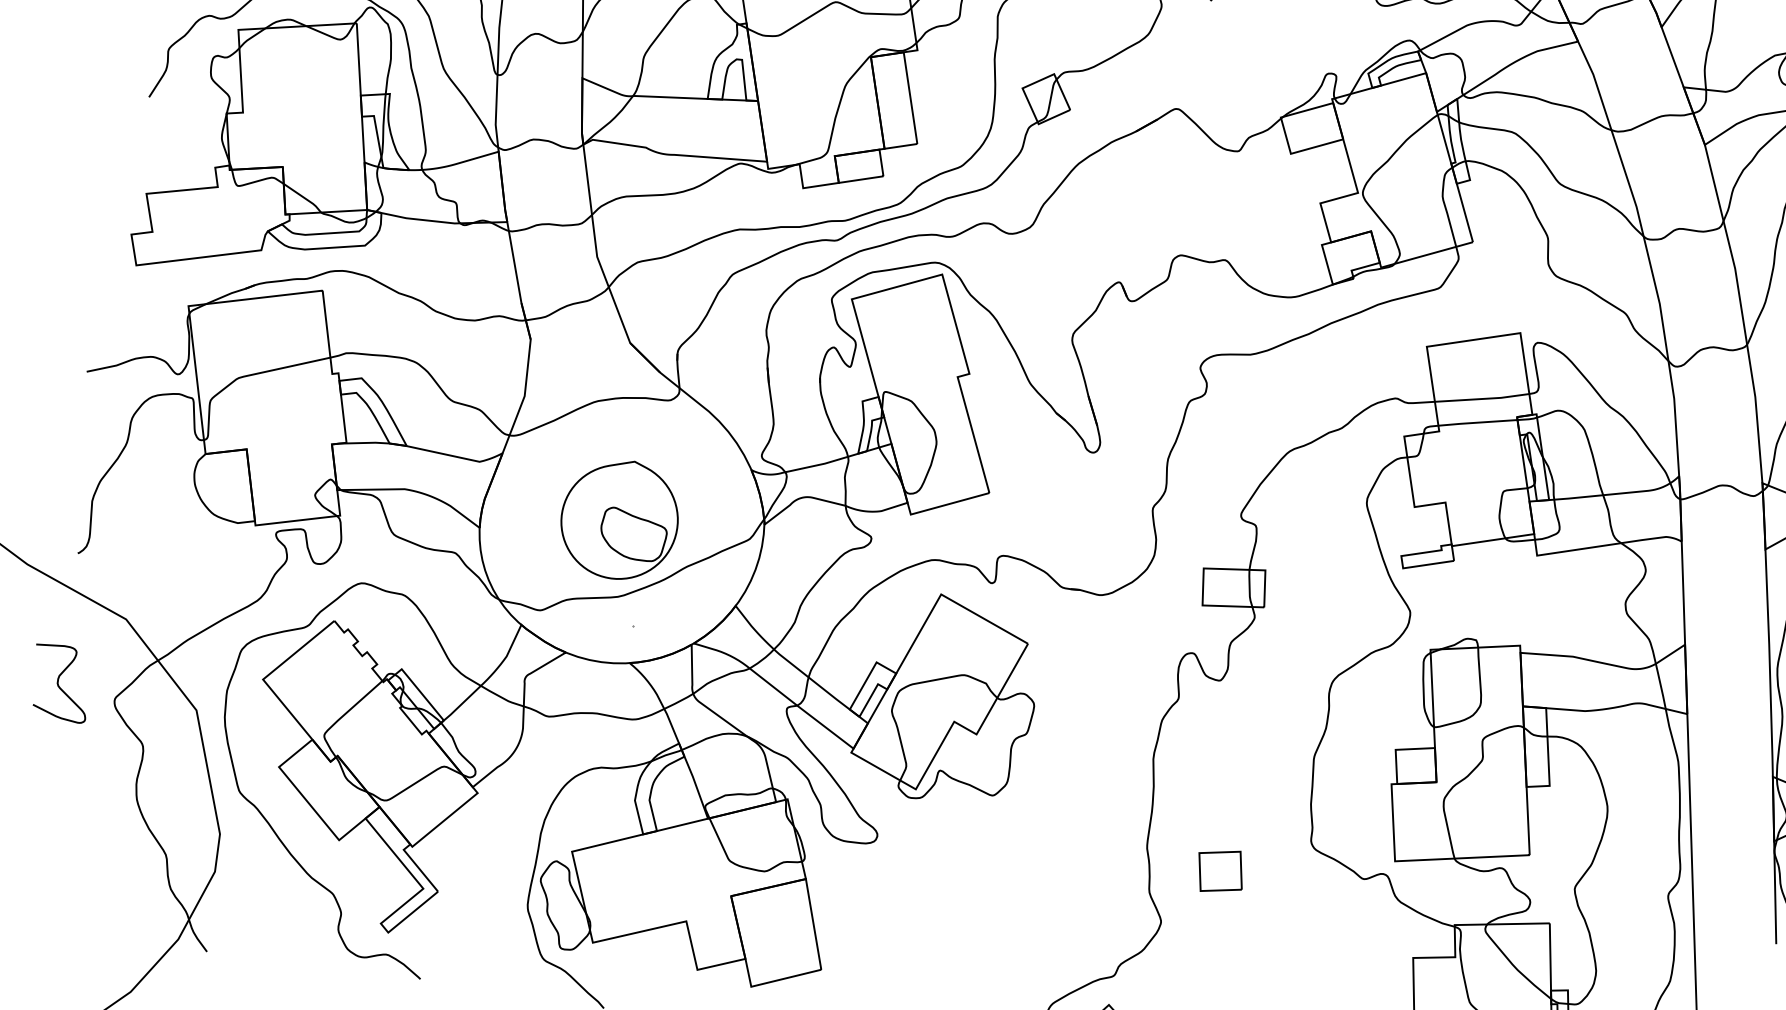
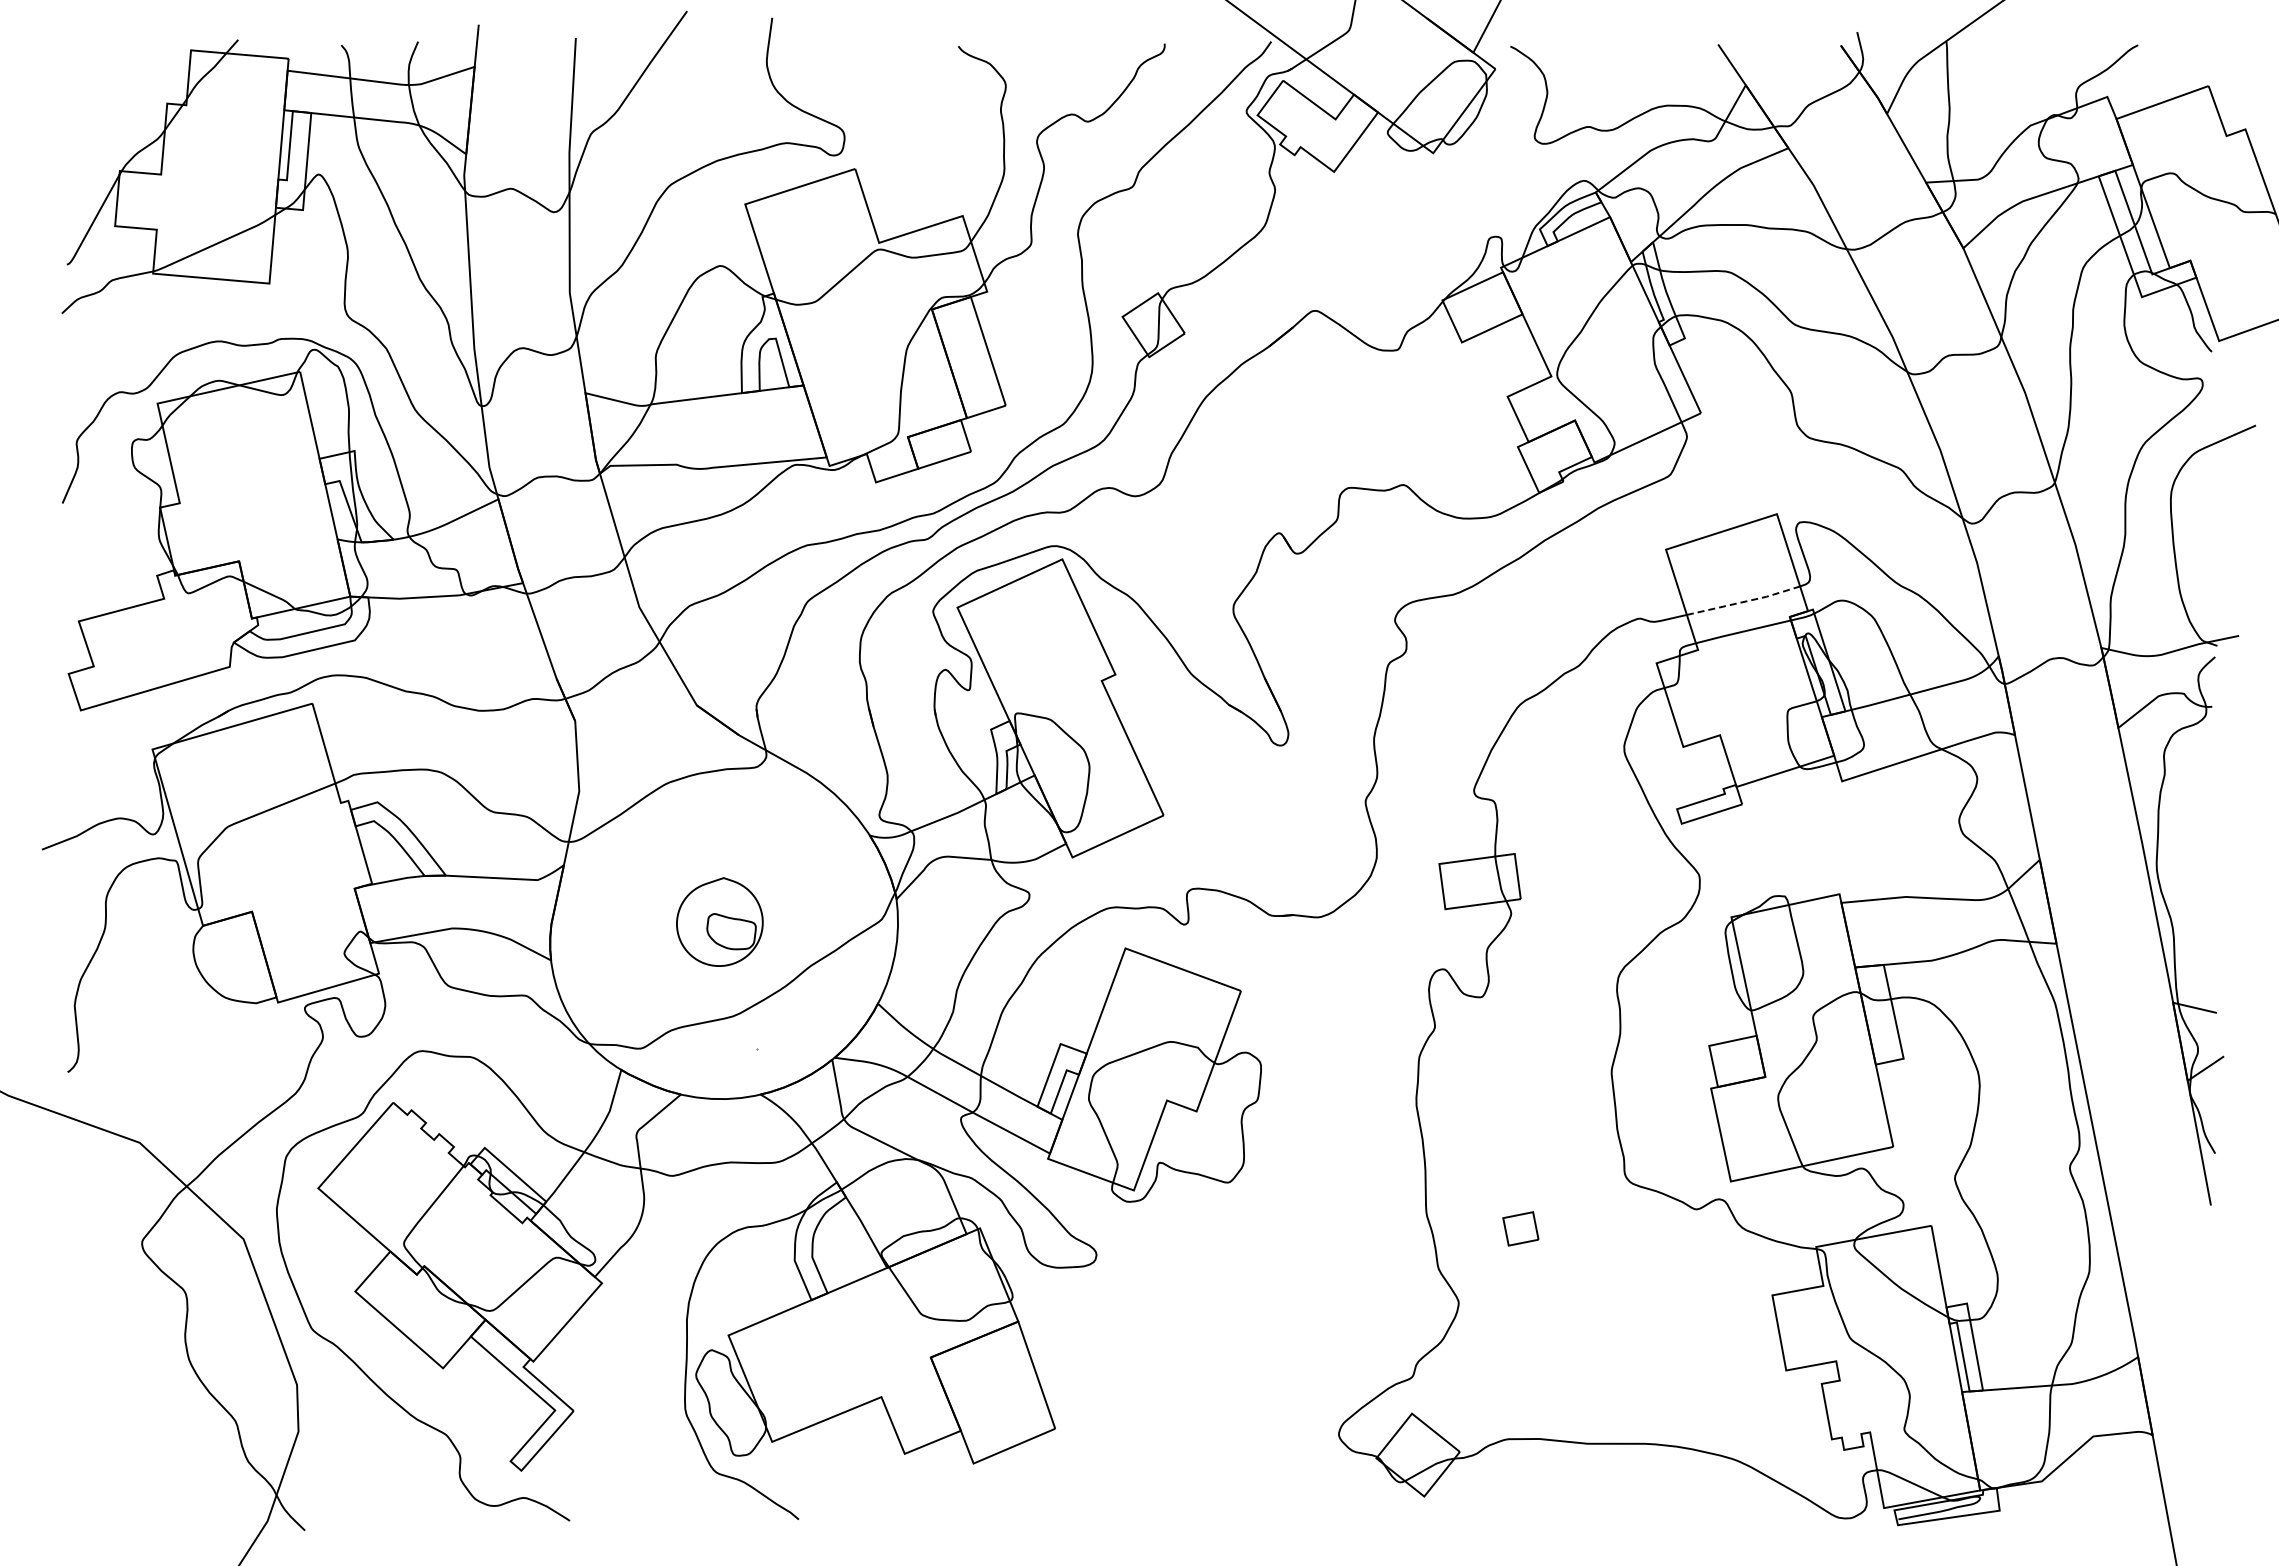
line: (1483, 398) -> (1745, 601), solid -> dashed
part: (619, 519) -> (719, 921), size x0.6
curve: (58, 682) -> (70, 1232), removed
part: (1220, 871) -> (1520, 1228), size x0.6

